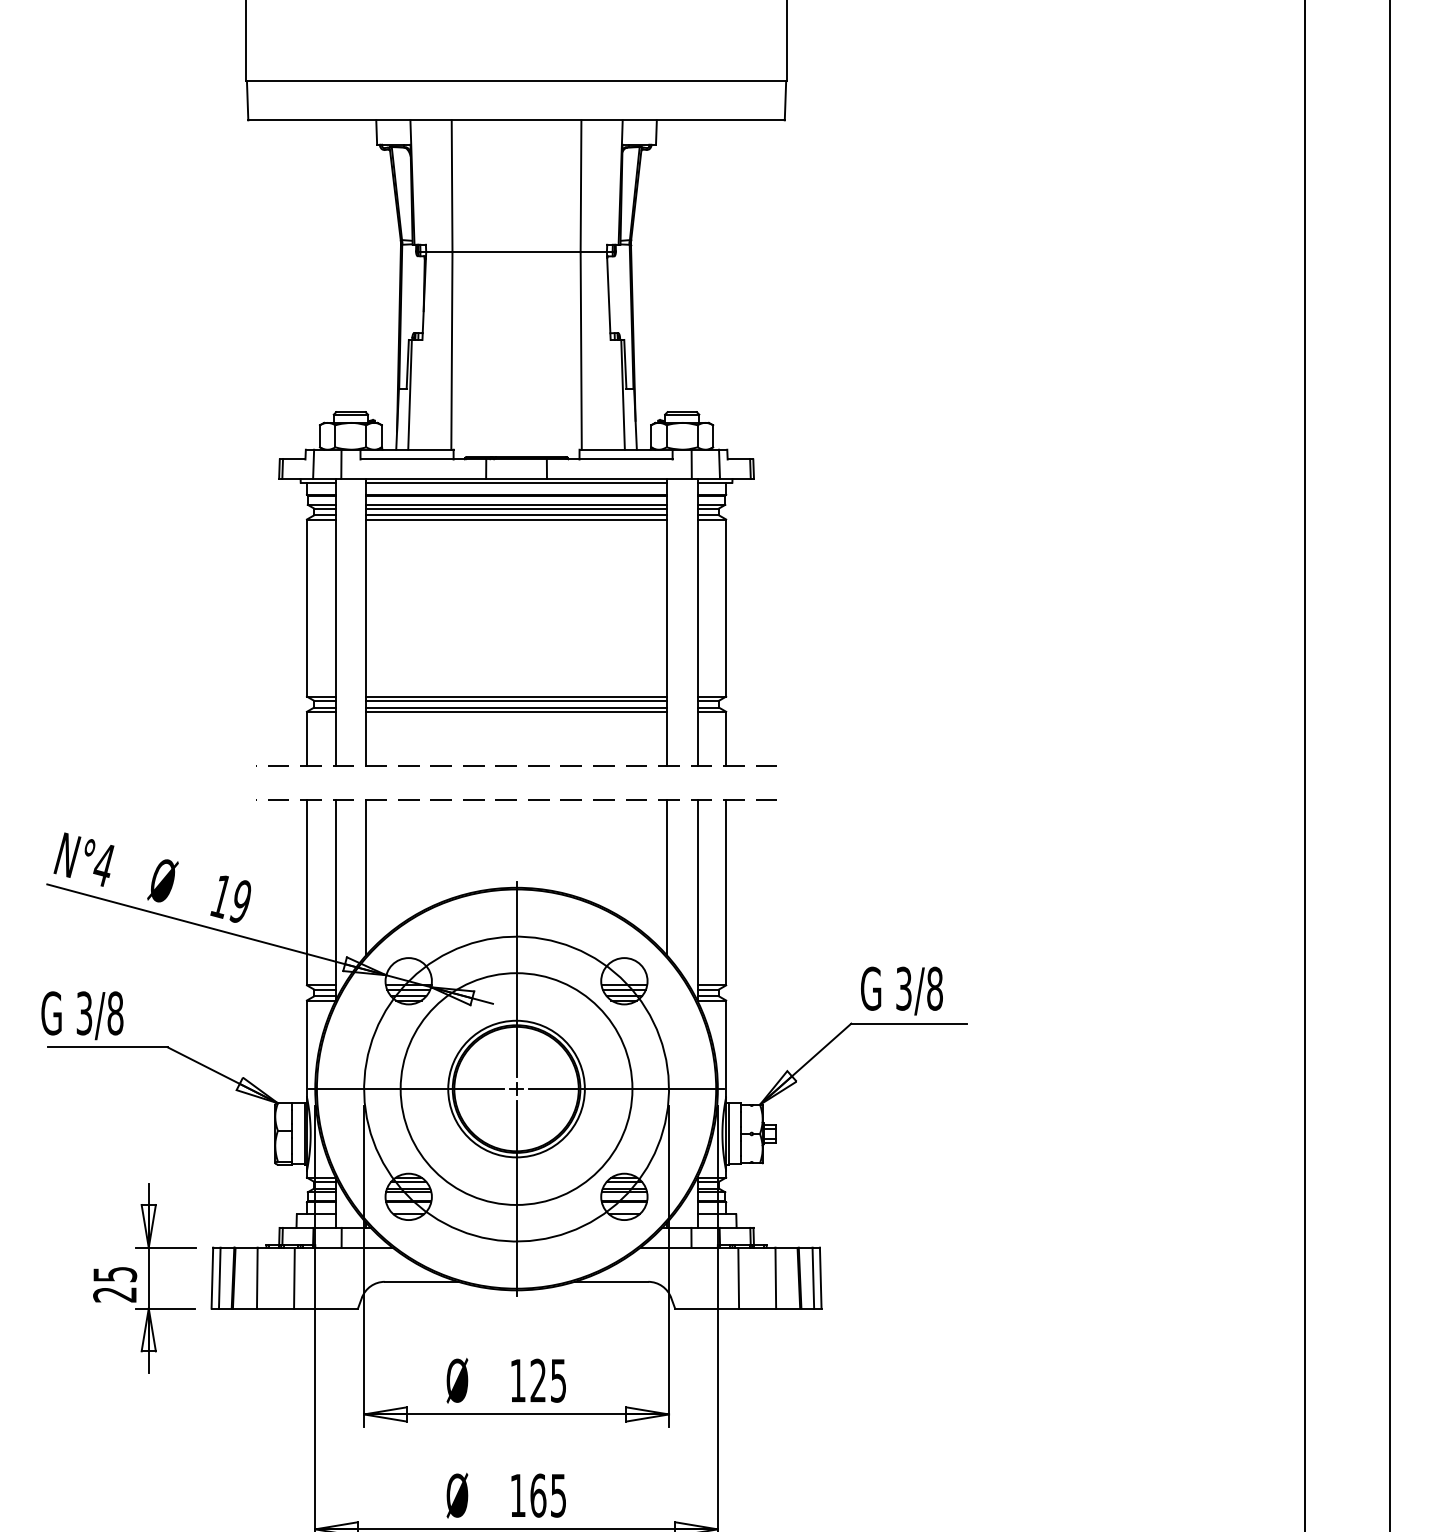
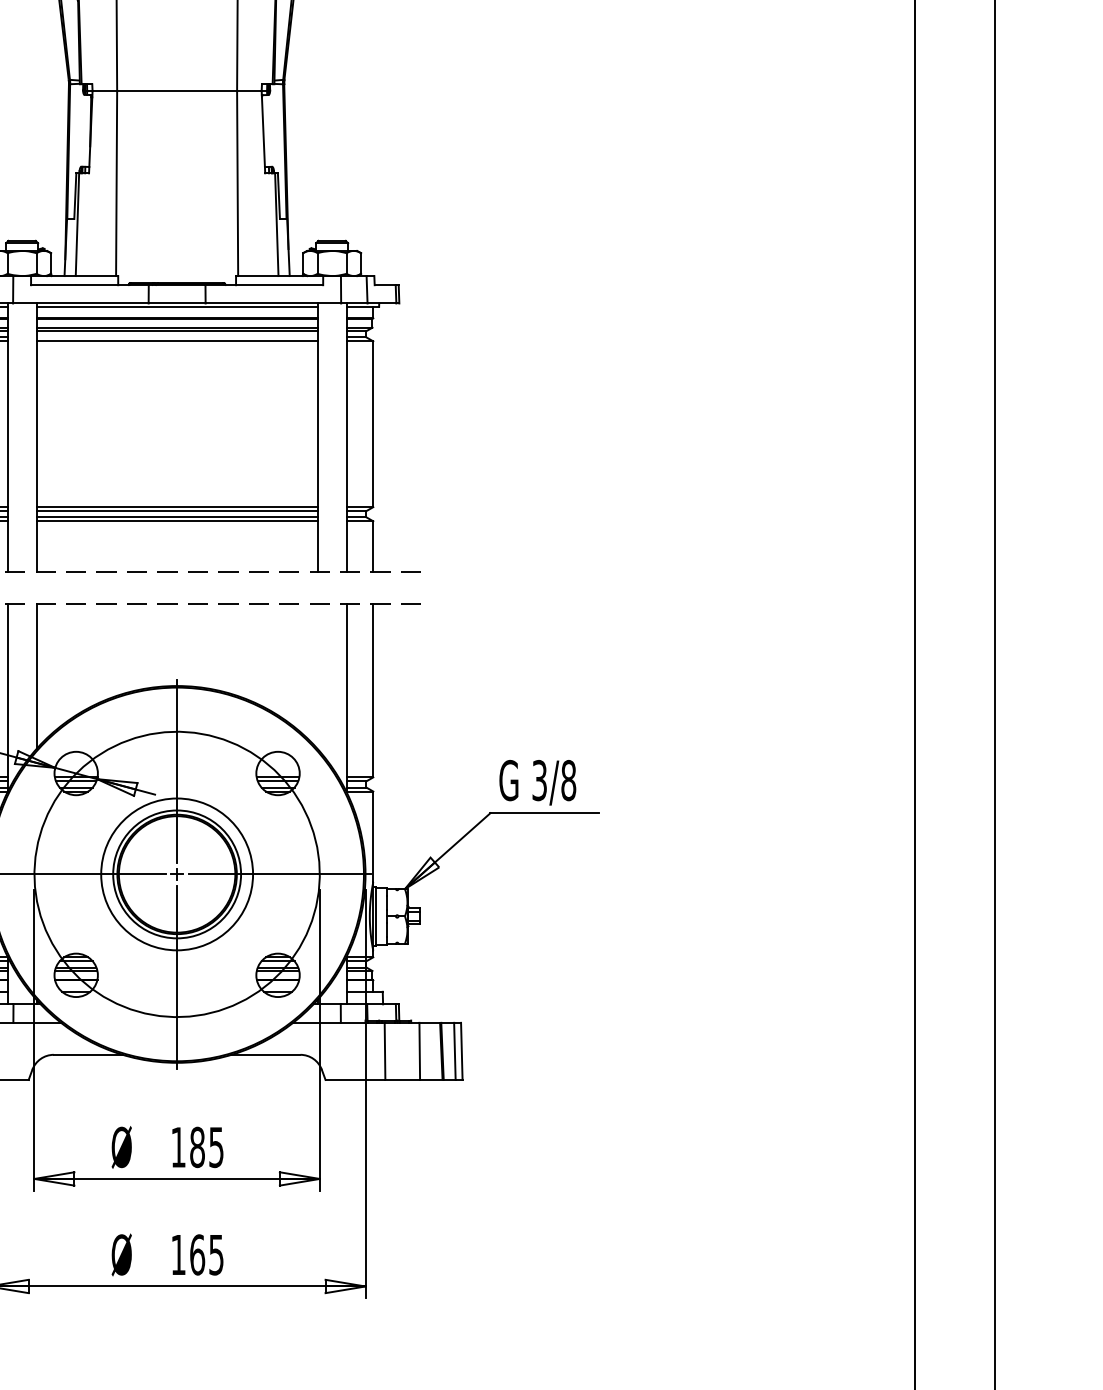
line: (516, 515) -> (177, 337), removed
line: (666, 877) -> (317, 676), removed
circle: (516, 1088) -> (177, 873), size x0.7
text: (538, 1380) -> (197, 1147), 125 -> 185

